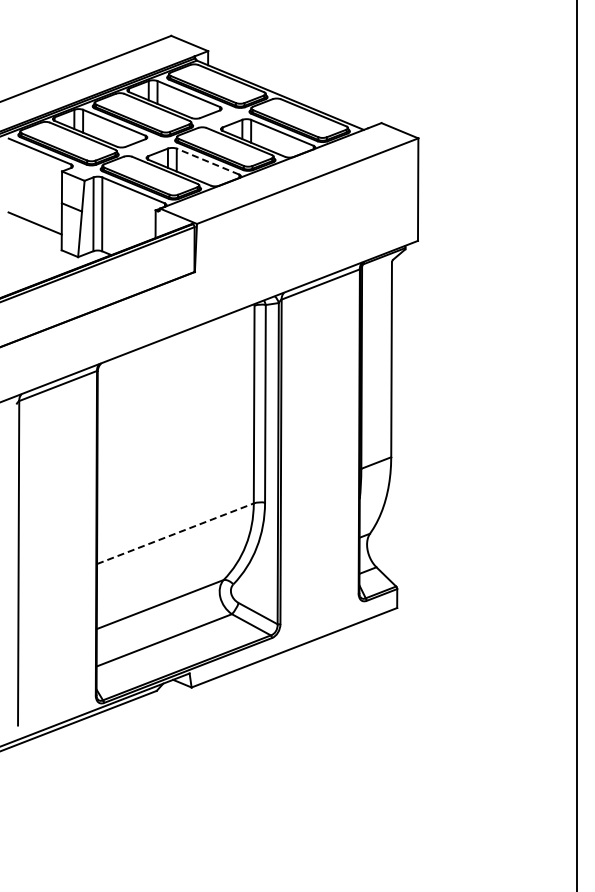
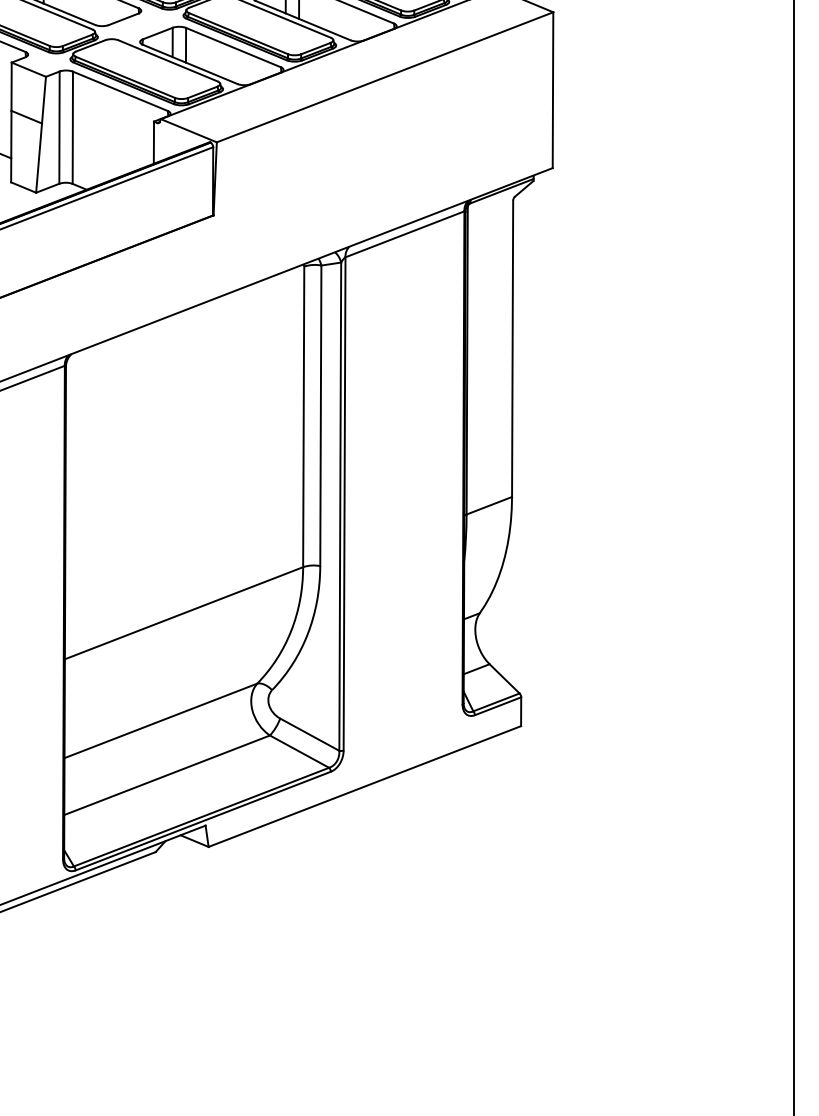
line: (207, 161) -> (232, 47), dashed -> solid
line: (175, 533) -> (184, 612), dashed -> solid

